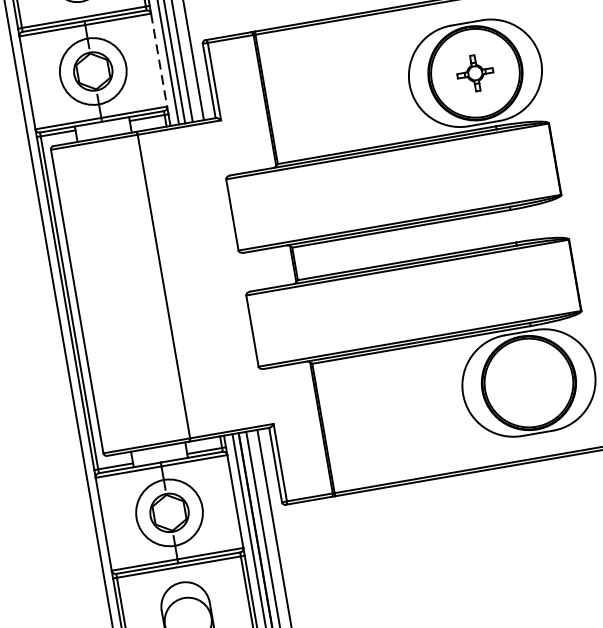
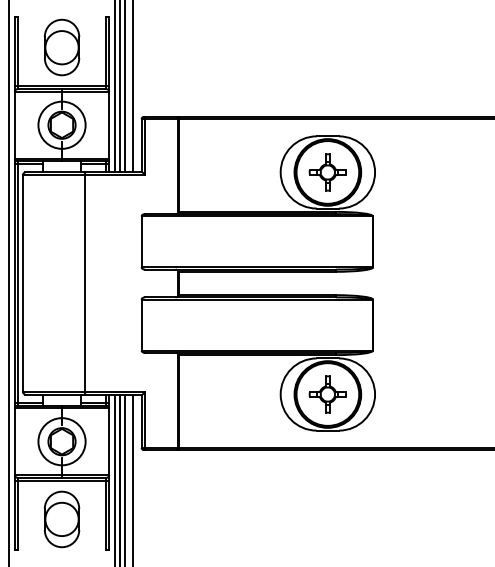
line: (159, 60) -> (109, 125), dashed -> solid
part: (474, 73) -> (327, 172), size x1.43
part: (528, 383) -> (327, 394), added

